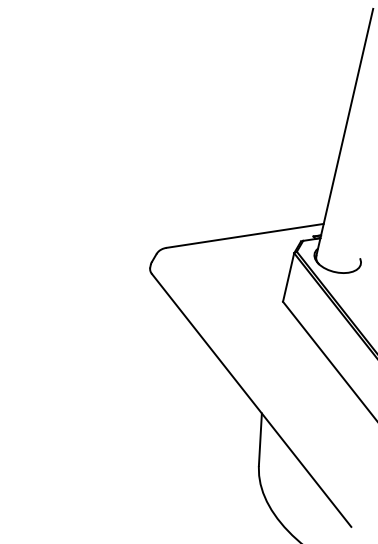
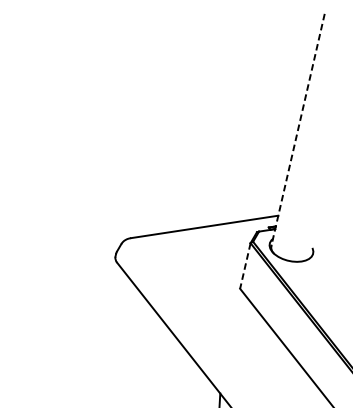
line: (344, 133) -> (297, 130), solid -> dashed
line: (288, 277) -> (245, 265), solid -> dashed

